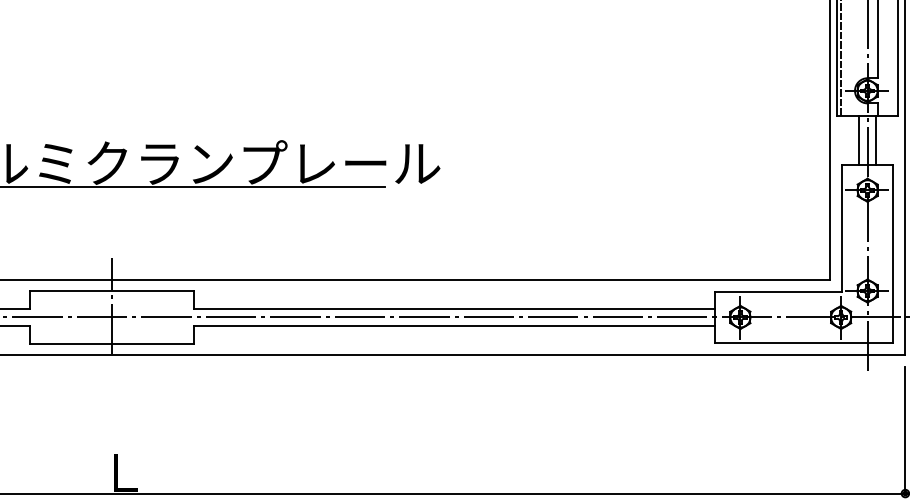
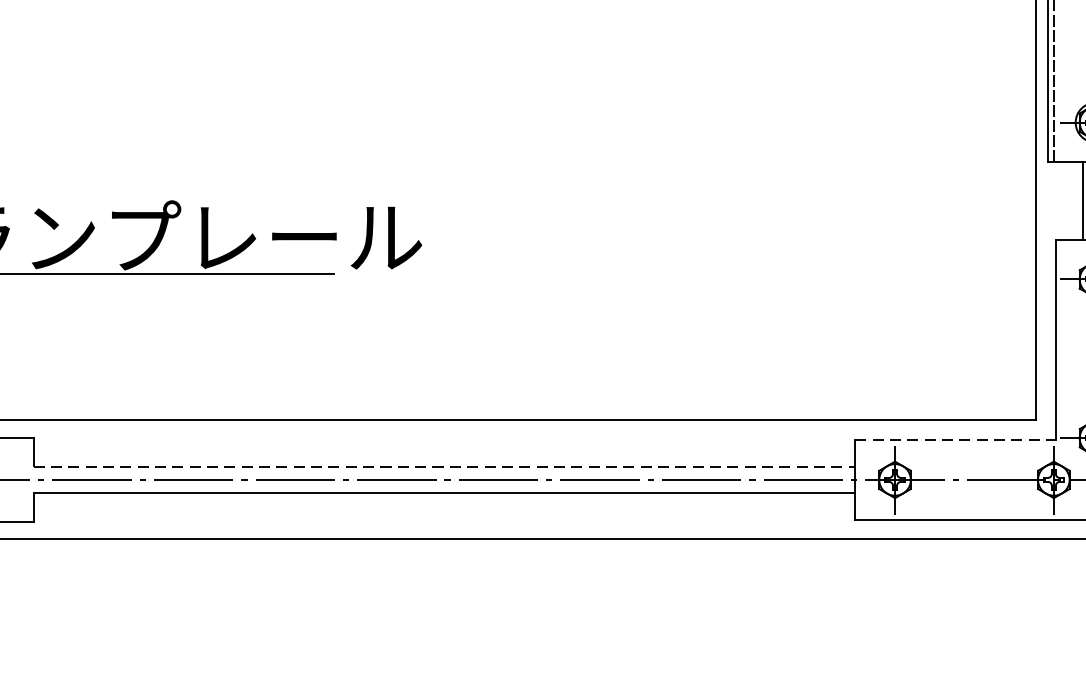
line: (778, 292) -> (955, 440), solid -> dashed
line: (454, 309) -> (444, 467), solid -> dashed

